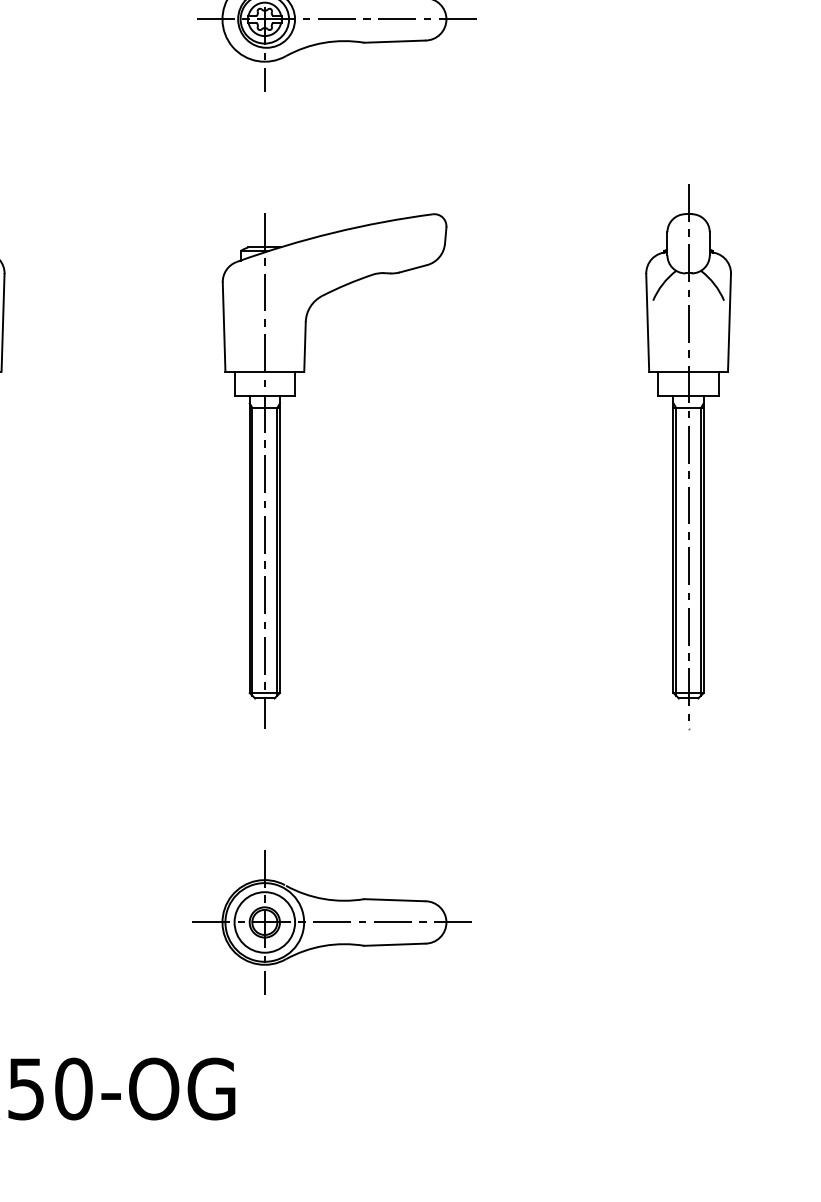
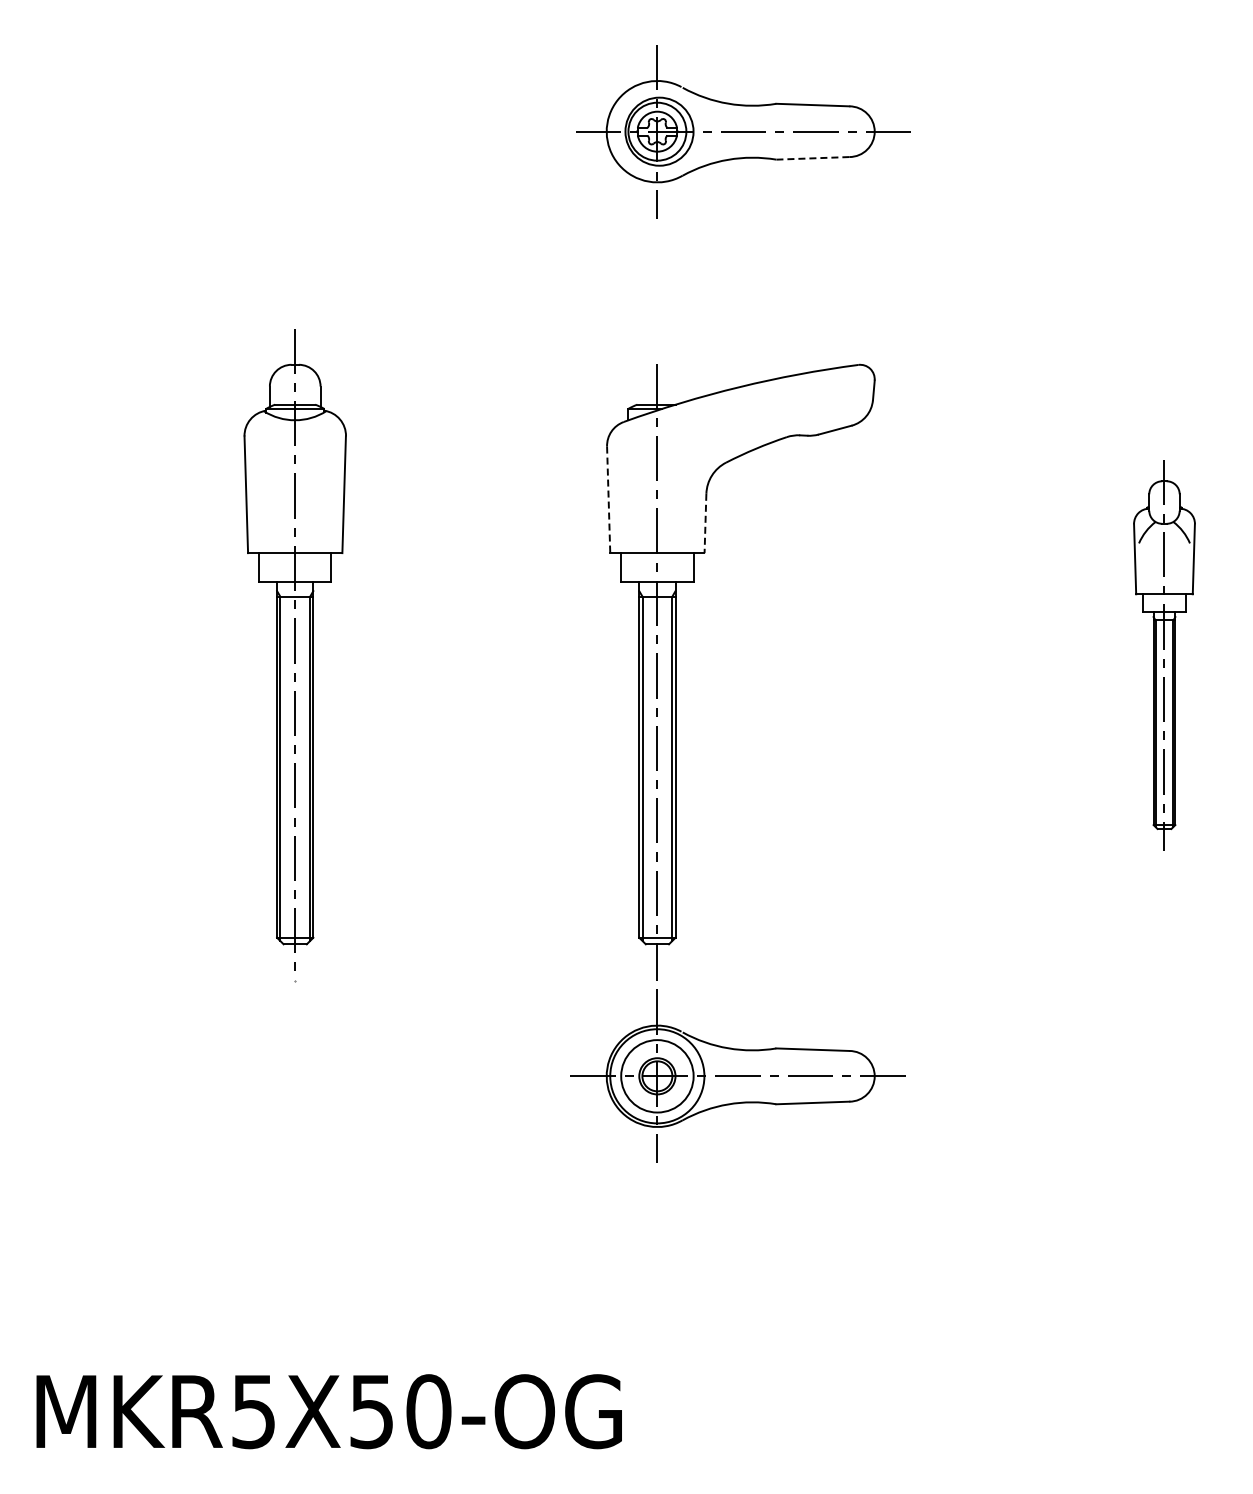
line: (394, 41) -> (812, 158), solid -> dashed
line: (223, 327) -> (608, 500), solid -> dashed
line: (305, 346) -> (705, 523), solid -> dashed
part: (688, 457) -> (1164, 655), size x0.6
part: (331, 921) -> (737, 1075), moved

